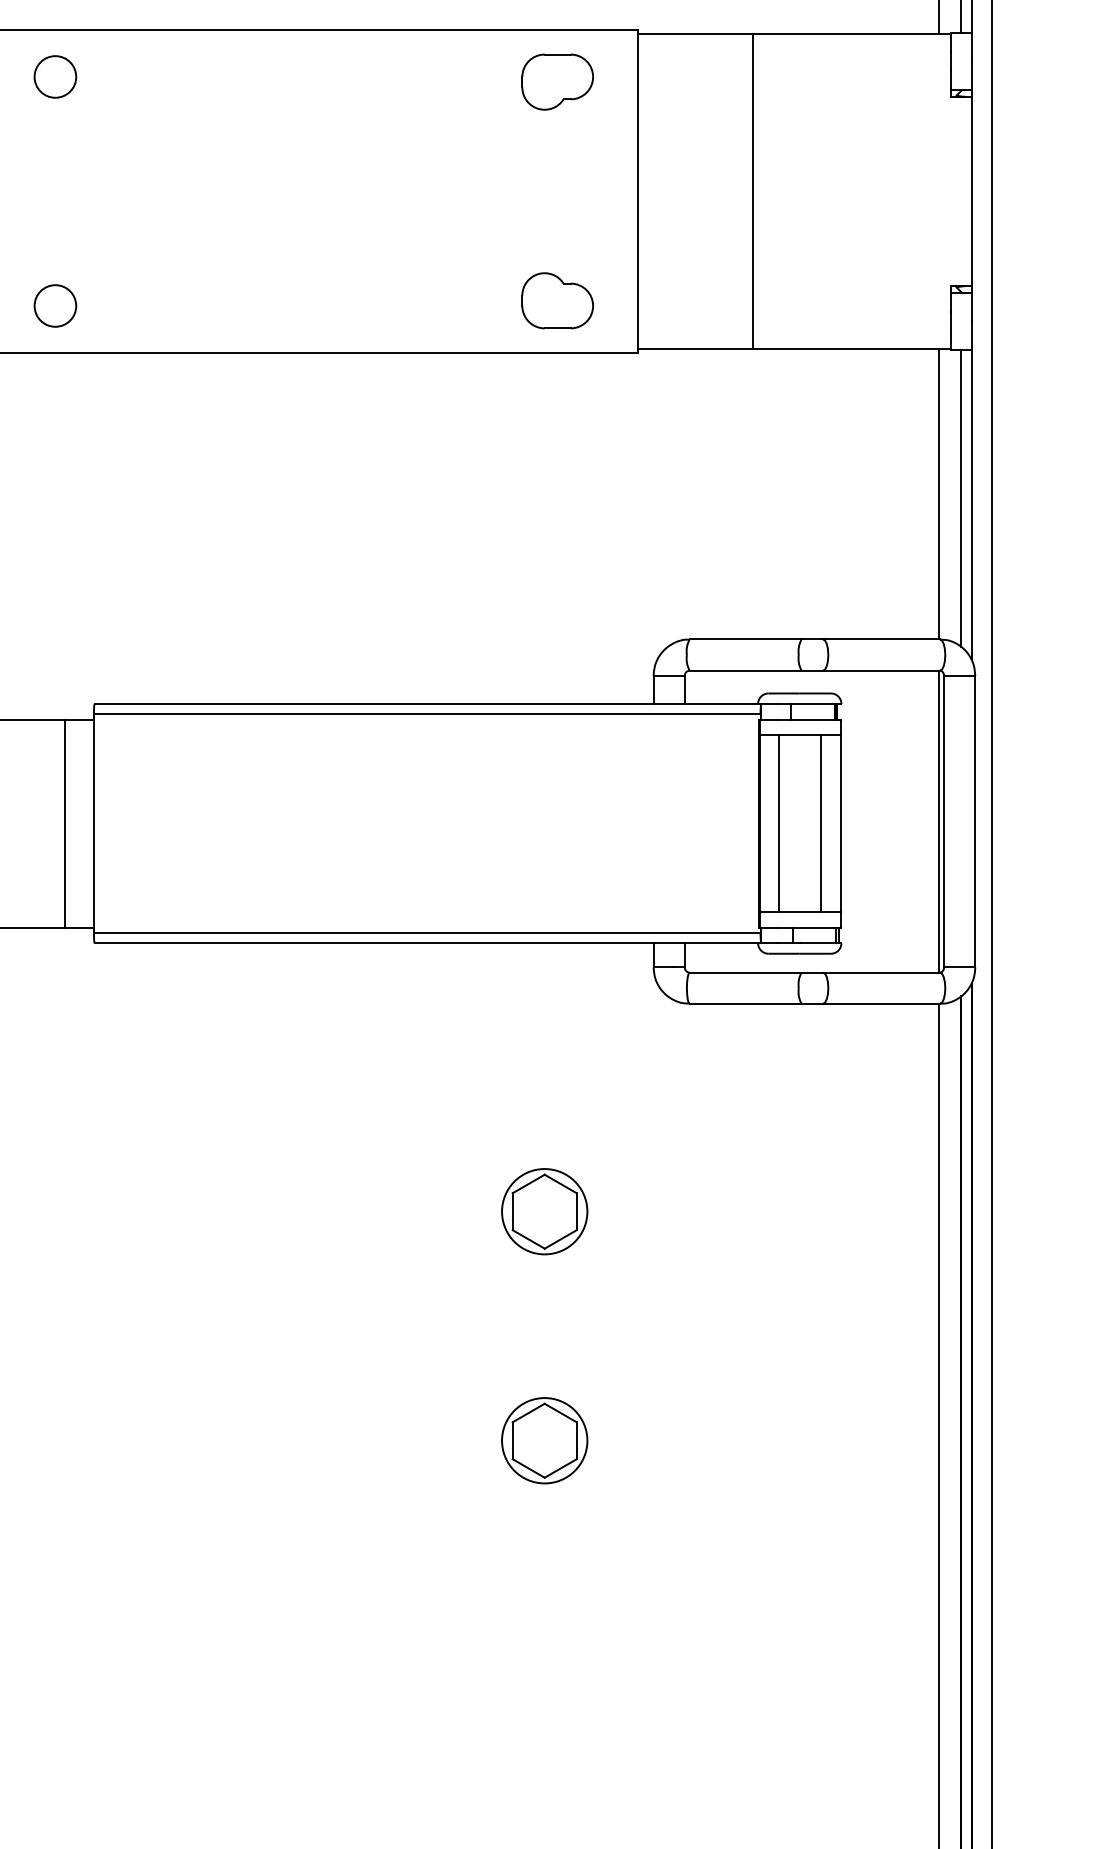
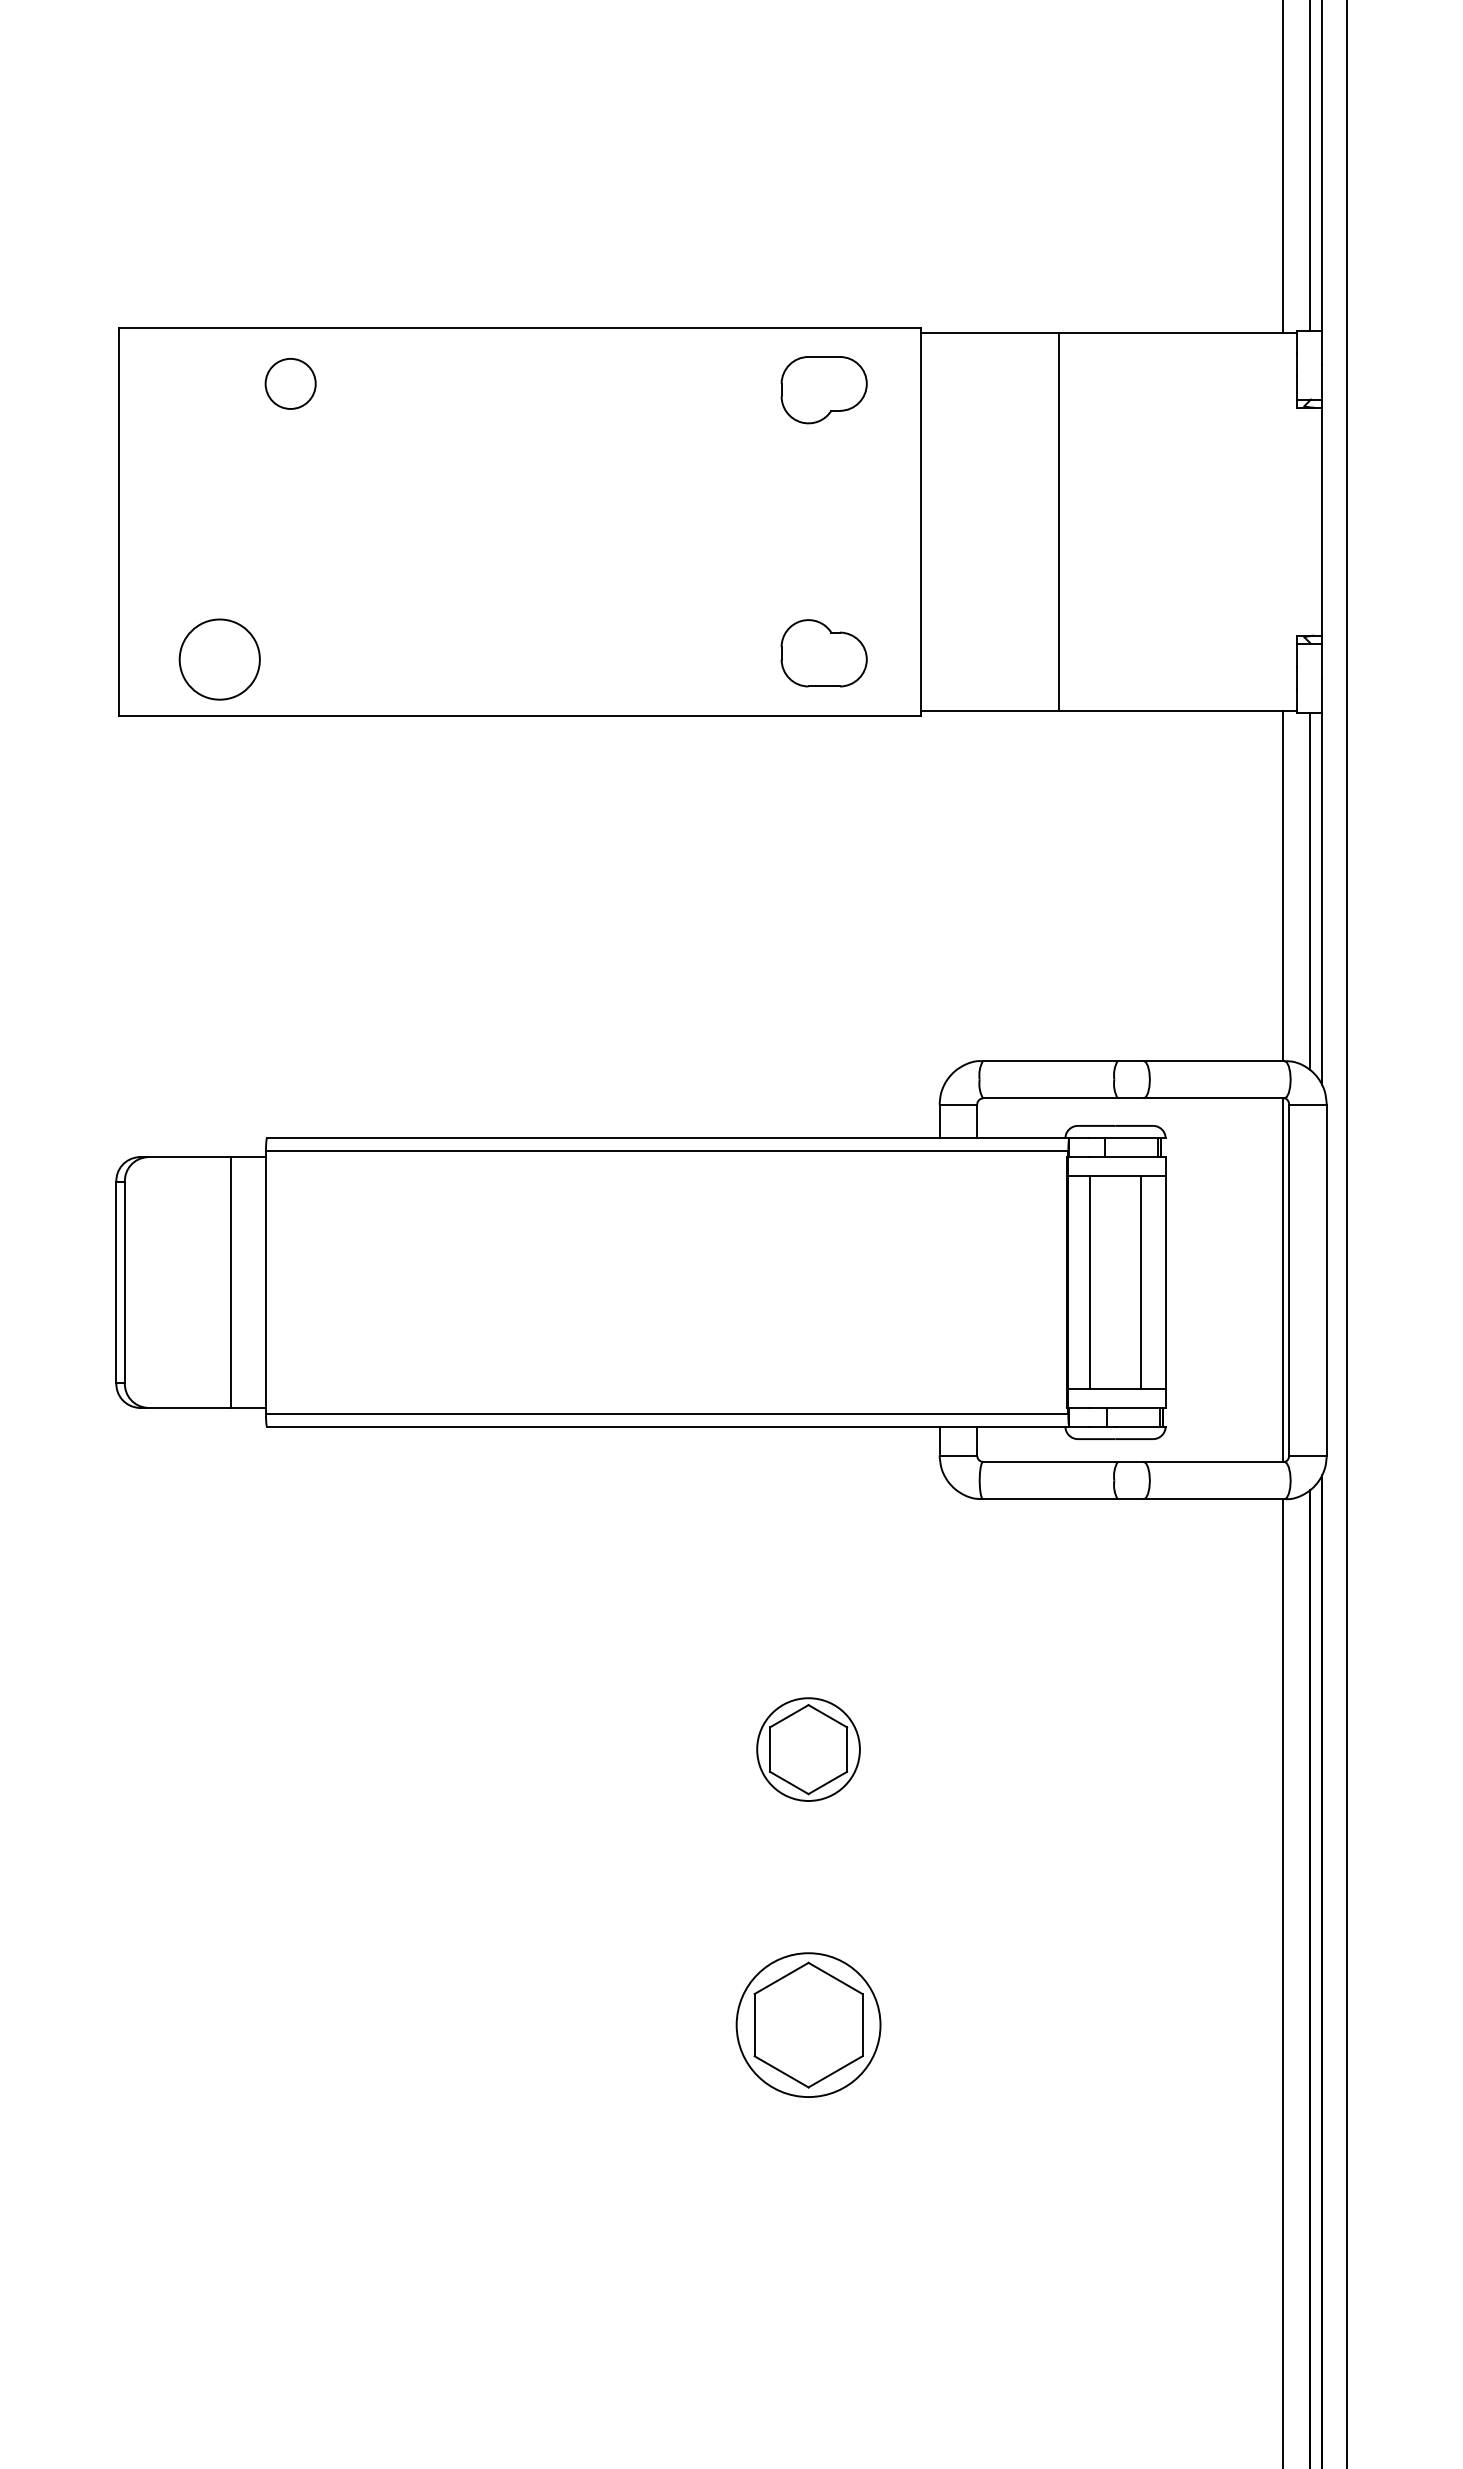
circle: (55, 76) -> (290, 383), moved
circle: (55, 305) -> (219, 659), size x1.6
part: (544, 1440) -> (808, 2025), size x1.4

